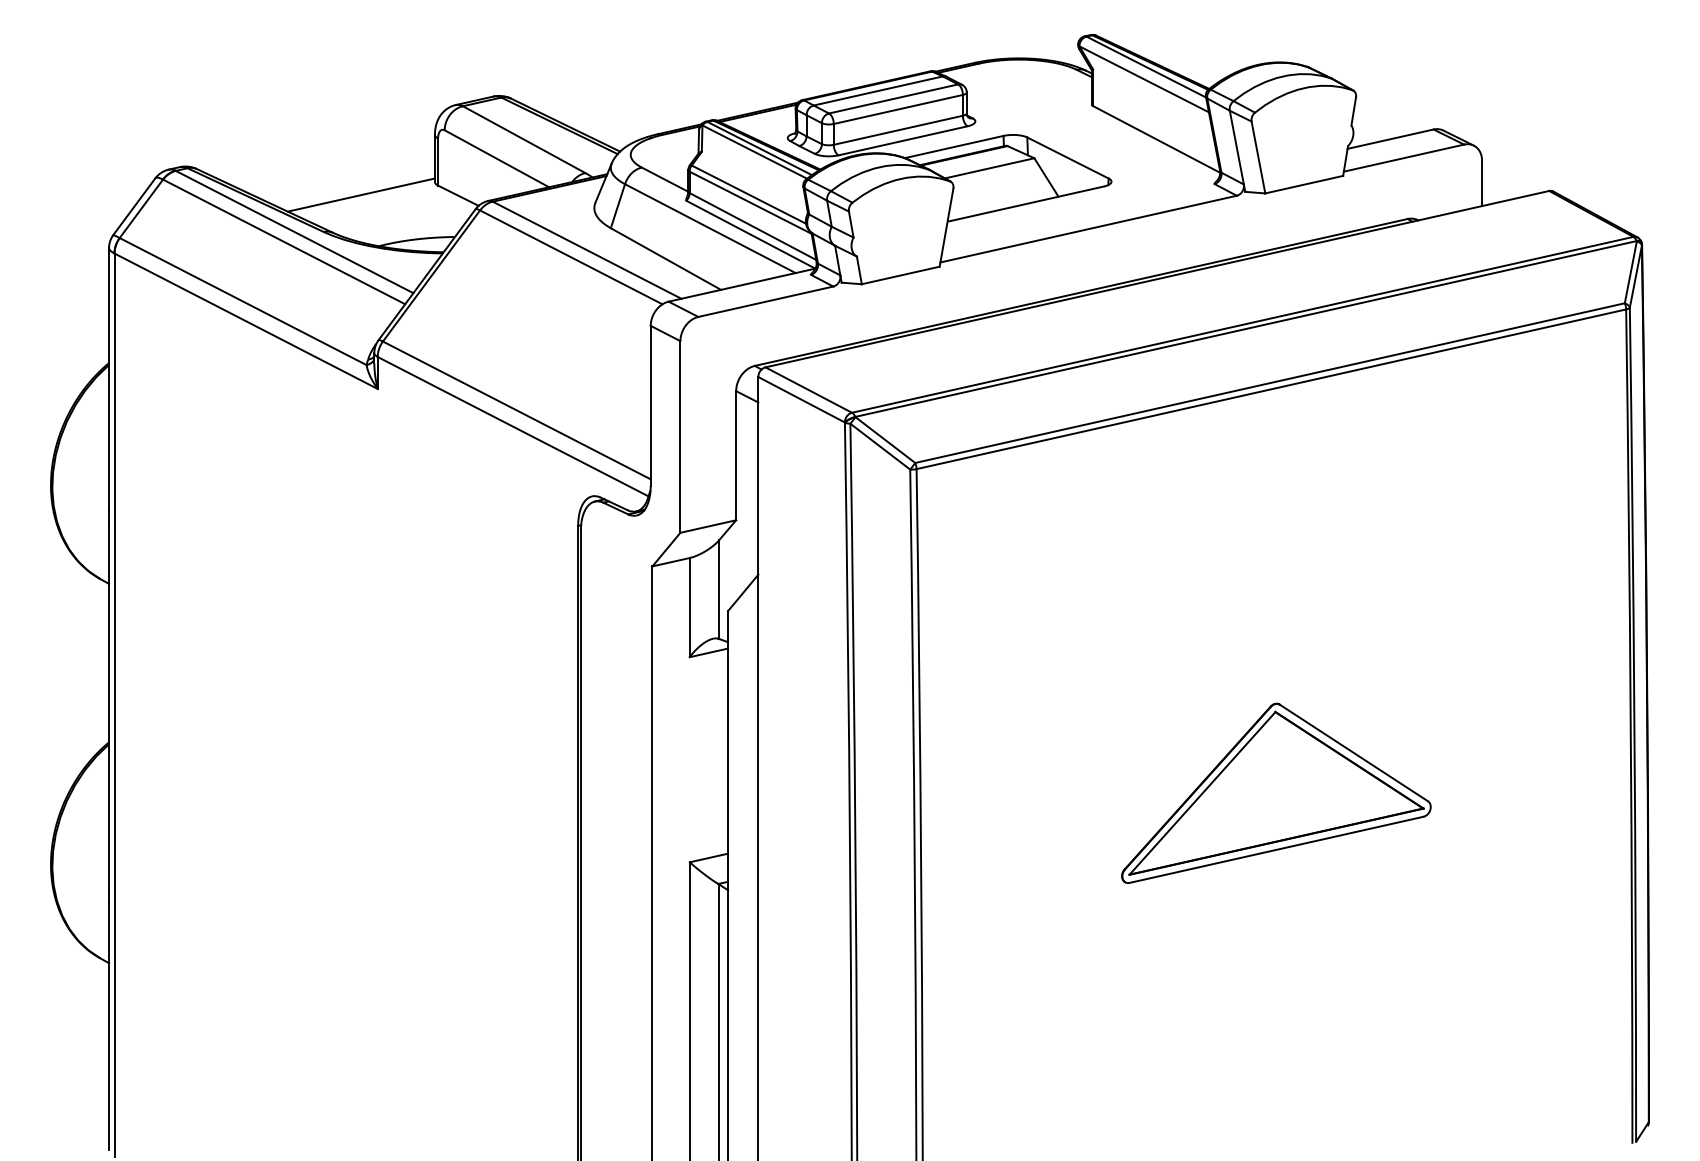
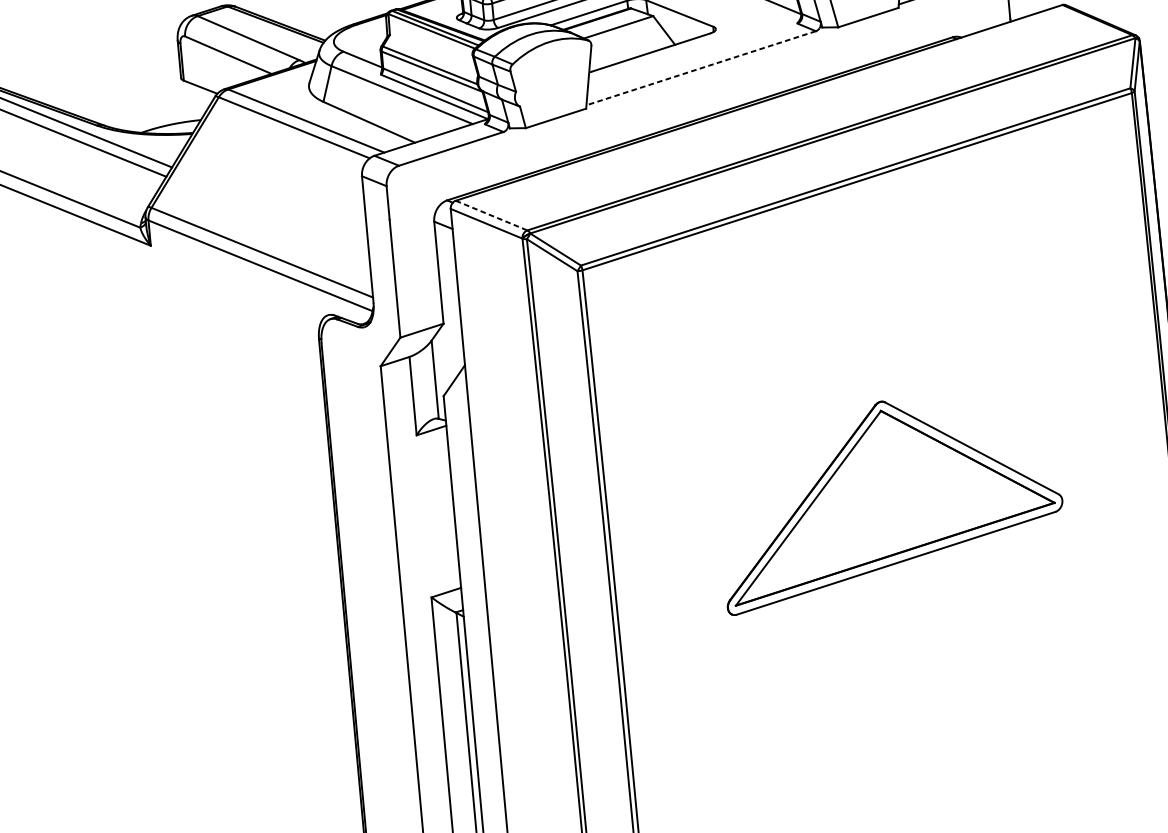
line: (360, 194) -> (123, 93), removed
line: (1088, 229) -> (701, 68), solid -> dashed
line: (808, 390) -> (491, 215), solid -> dashed
part: (1276, 792) -> (890, 500), size x1.4

